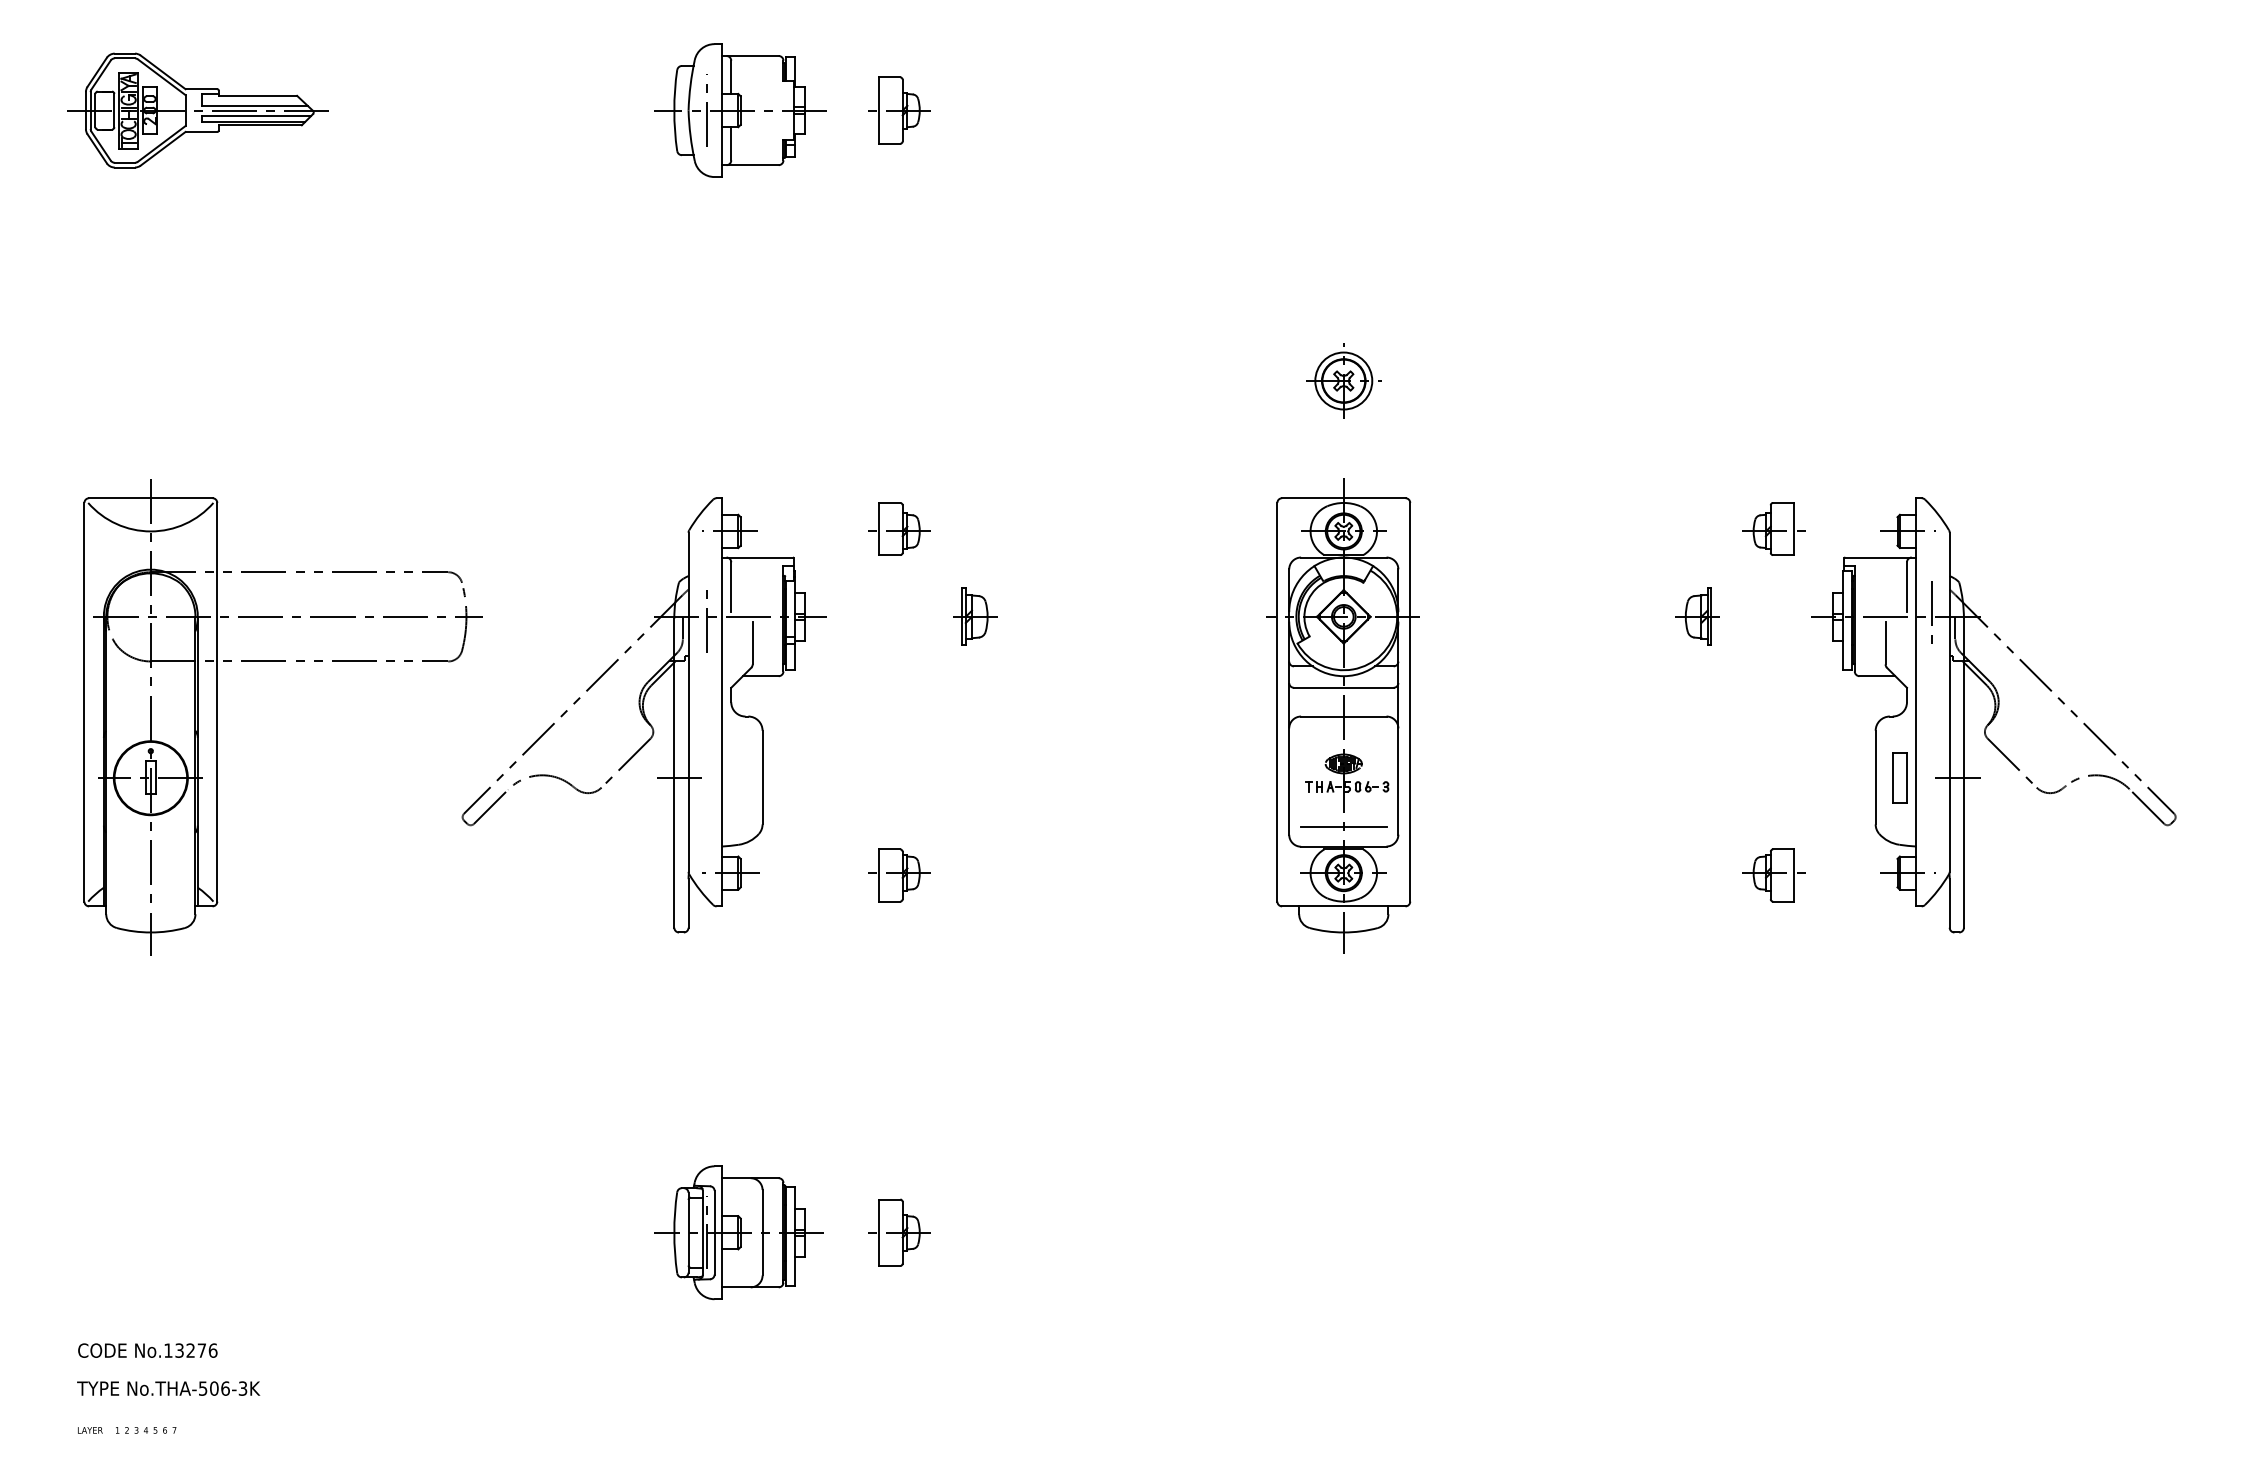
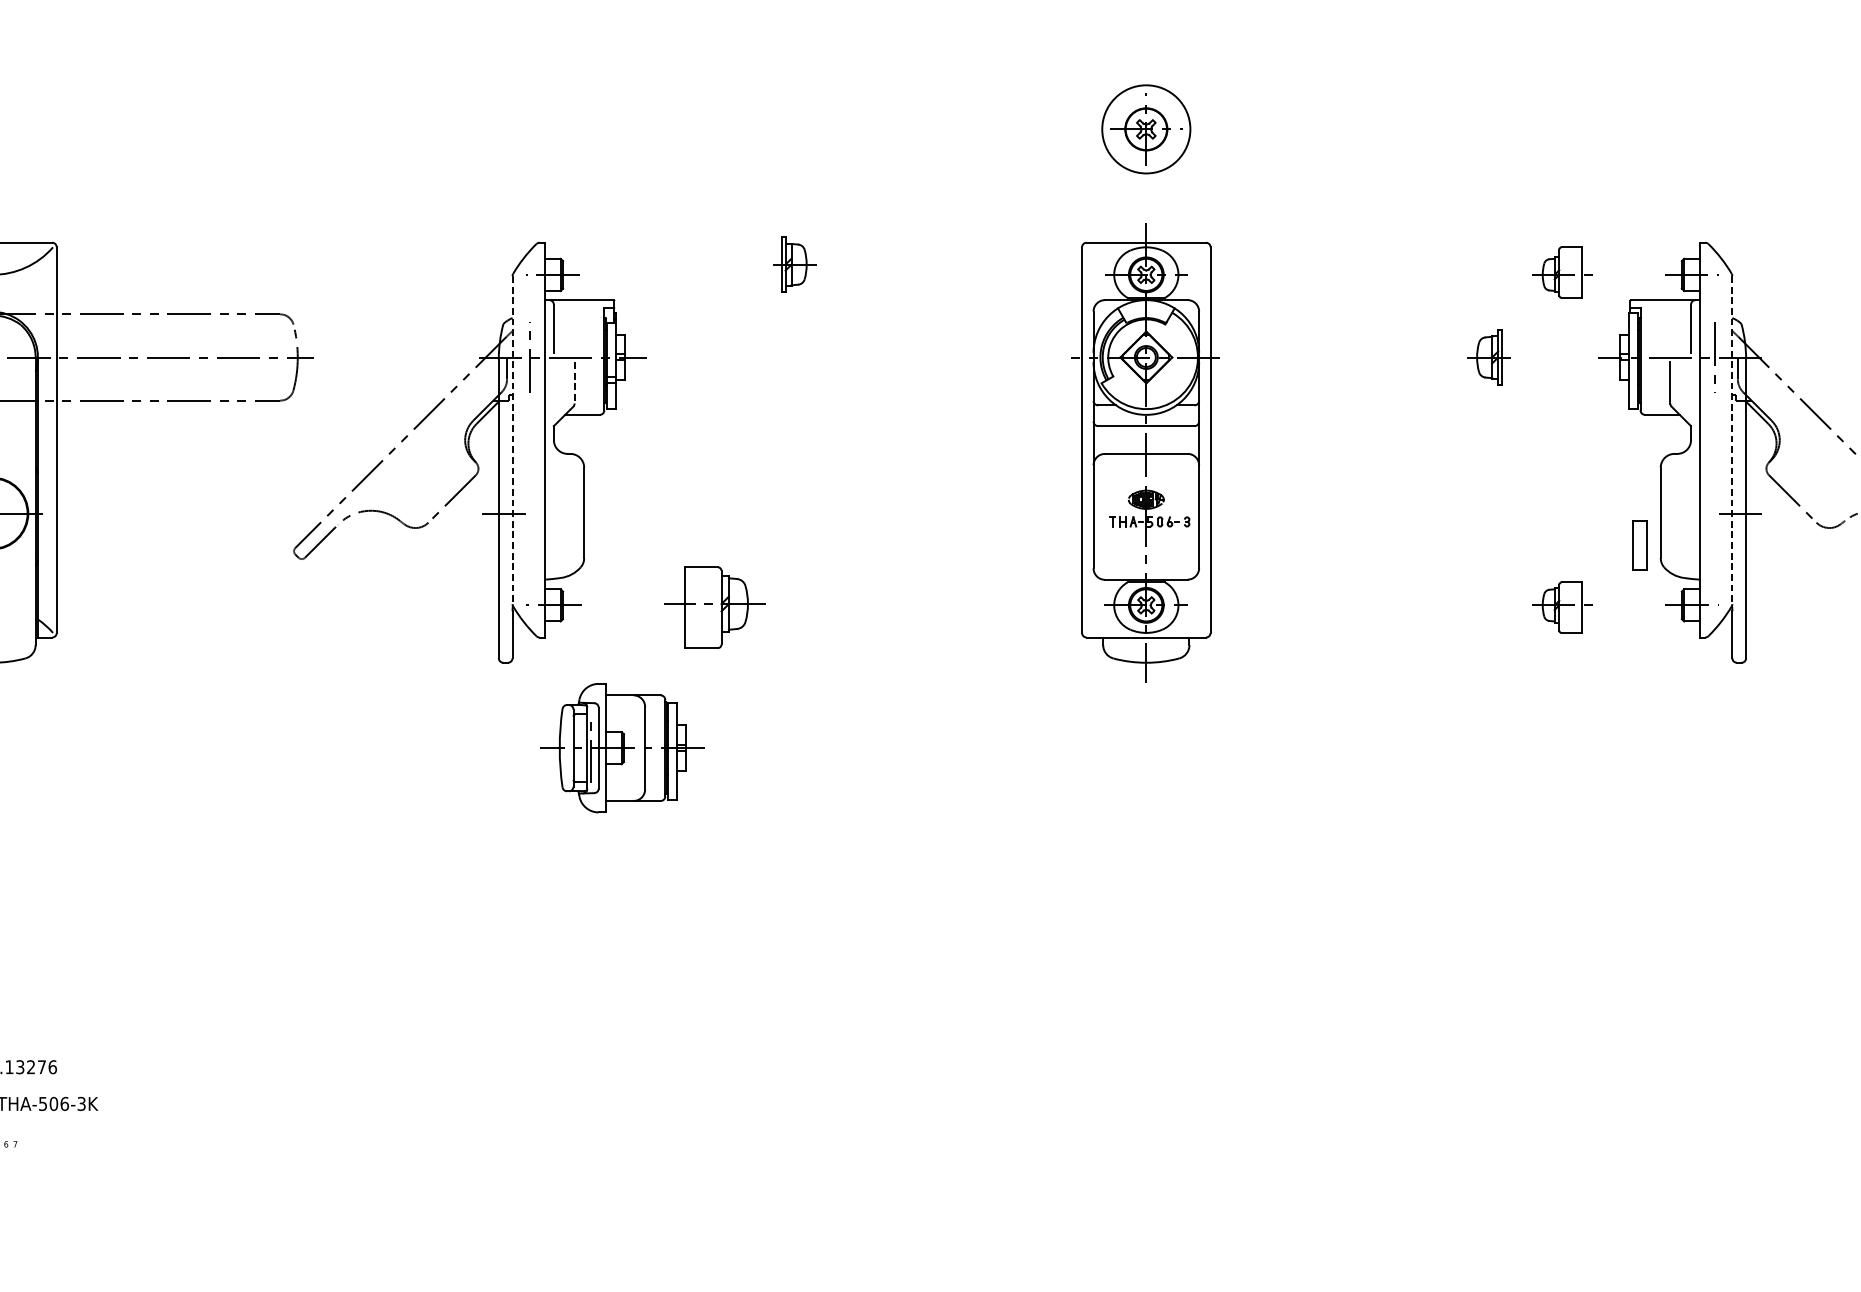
circle: (1343, 380) -> (1146, 128), size x1.6
part: (899, 528) -> (716, 272), removed
part: (975, 616) -> (794, 264), moved
line: (752, 643) -> (574, 383), solid -> dashed
line: (688, 702) -> (512, 440), solid -> dashed
line: (1949, 702) -> (1732, 440), solid -> dashed
part: (1899, 777) -> (1639, 544), moved
line: (1343, 827) -> (1146, 561), removed
part: (899, 875) -> (716, 607), size x1.6
part: (738, 1232) -> (621, 747), moved
part: (899, 1232) -> (716, 952), removed

